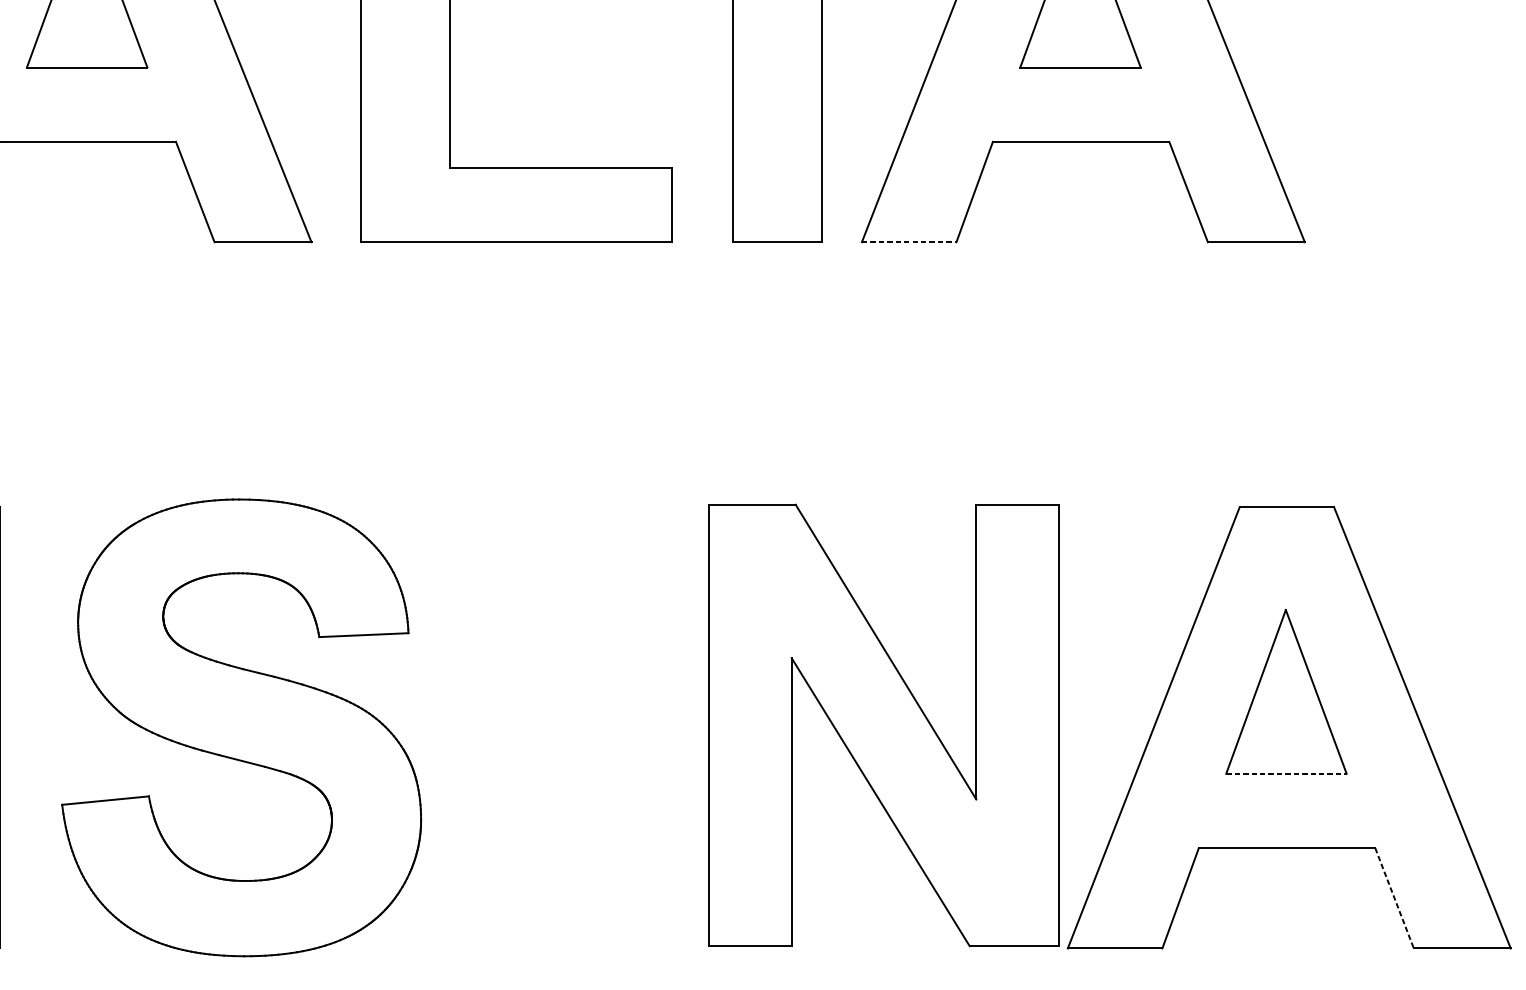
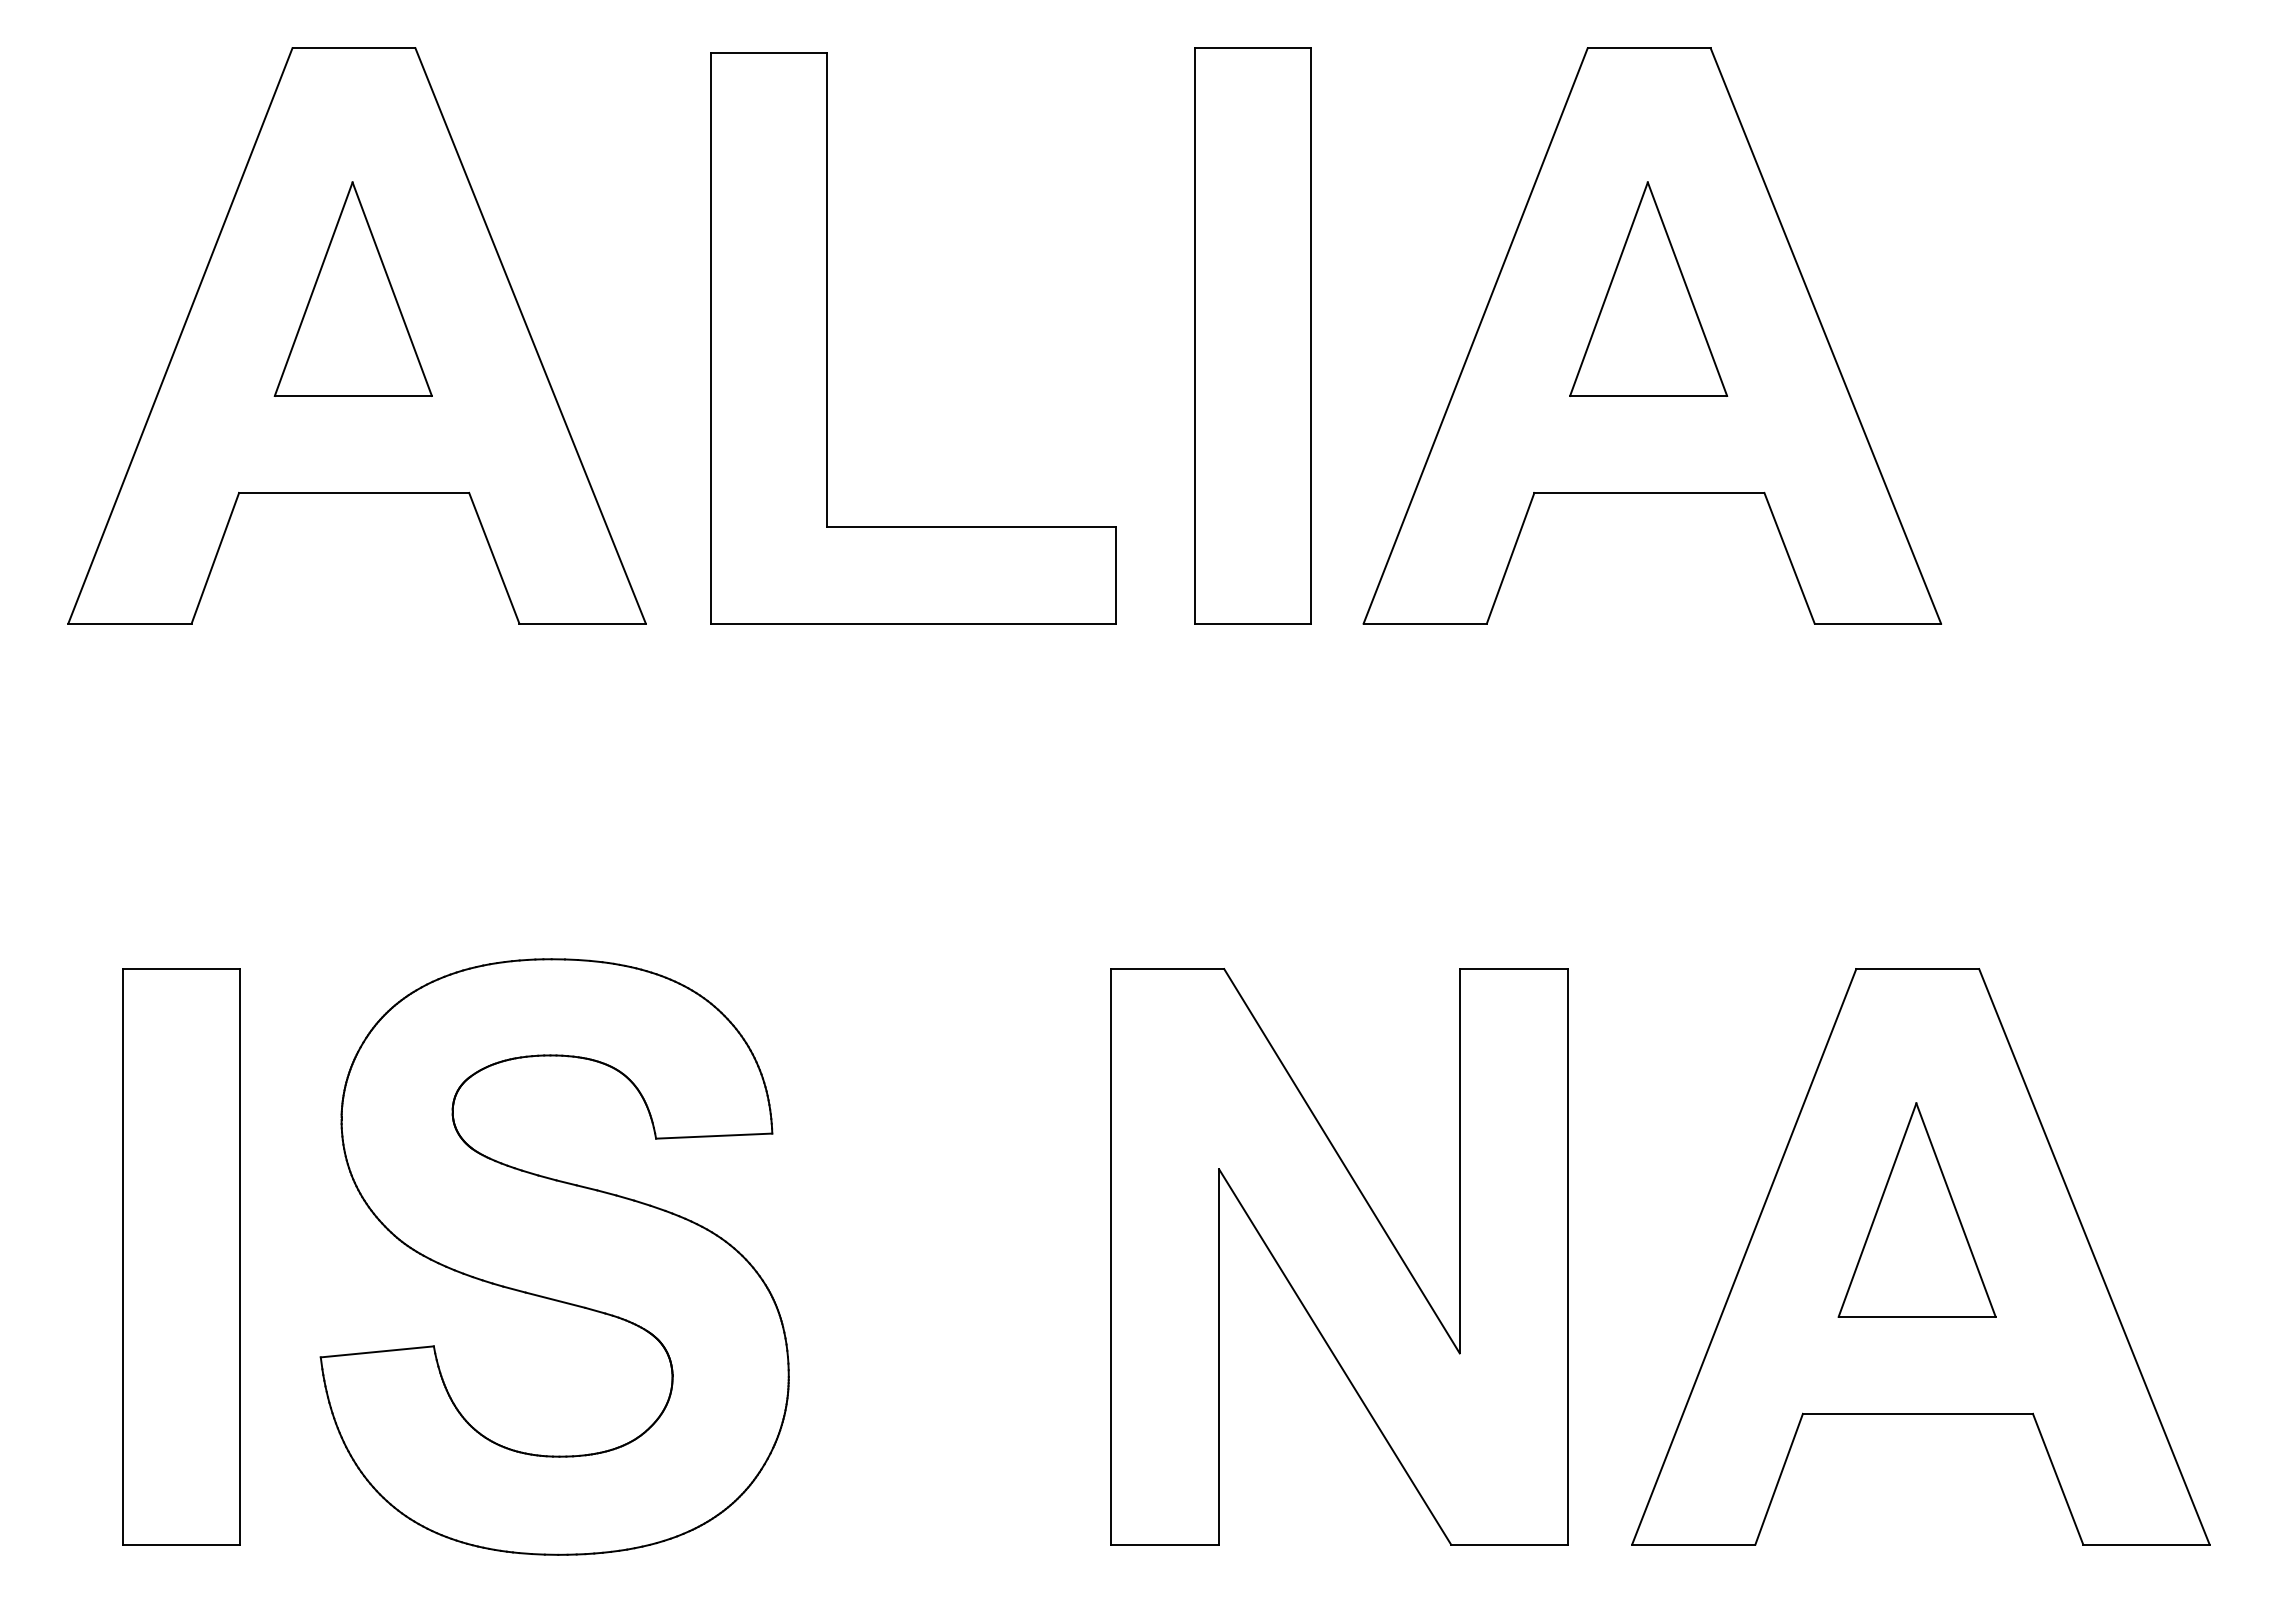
line: (909, 242) -> (1425, 623), dashed -> solid
part: (884, 725) -> (1339, 1256), moved
line: (1286, 773) -> (1917, 1316), dashed -> solid
line: (1394, 898) -> (2058, 1479), dashed -> solid

